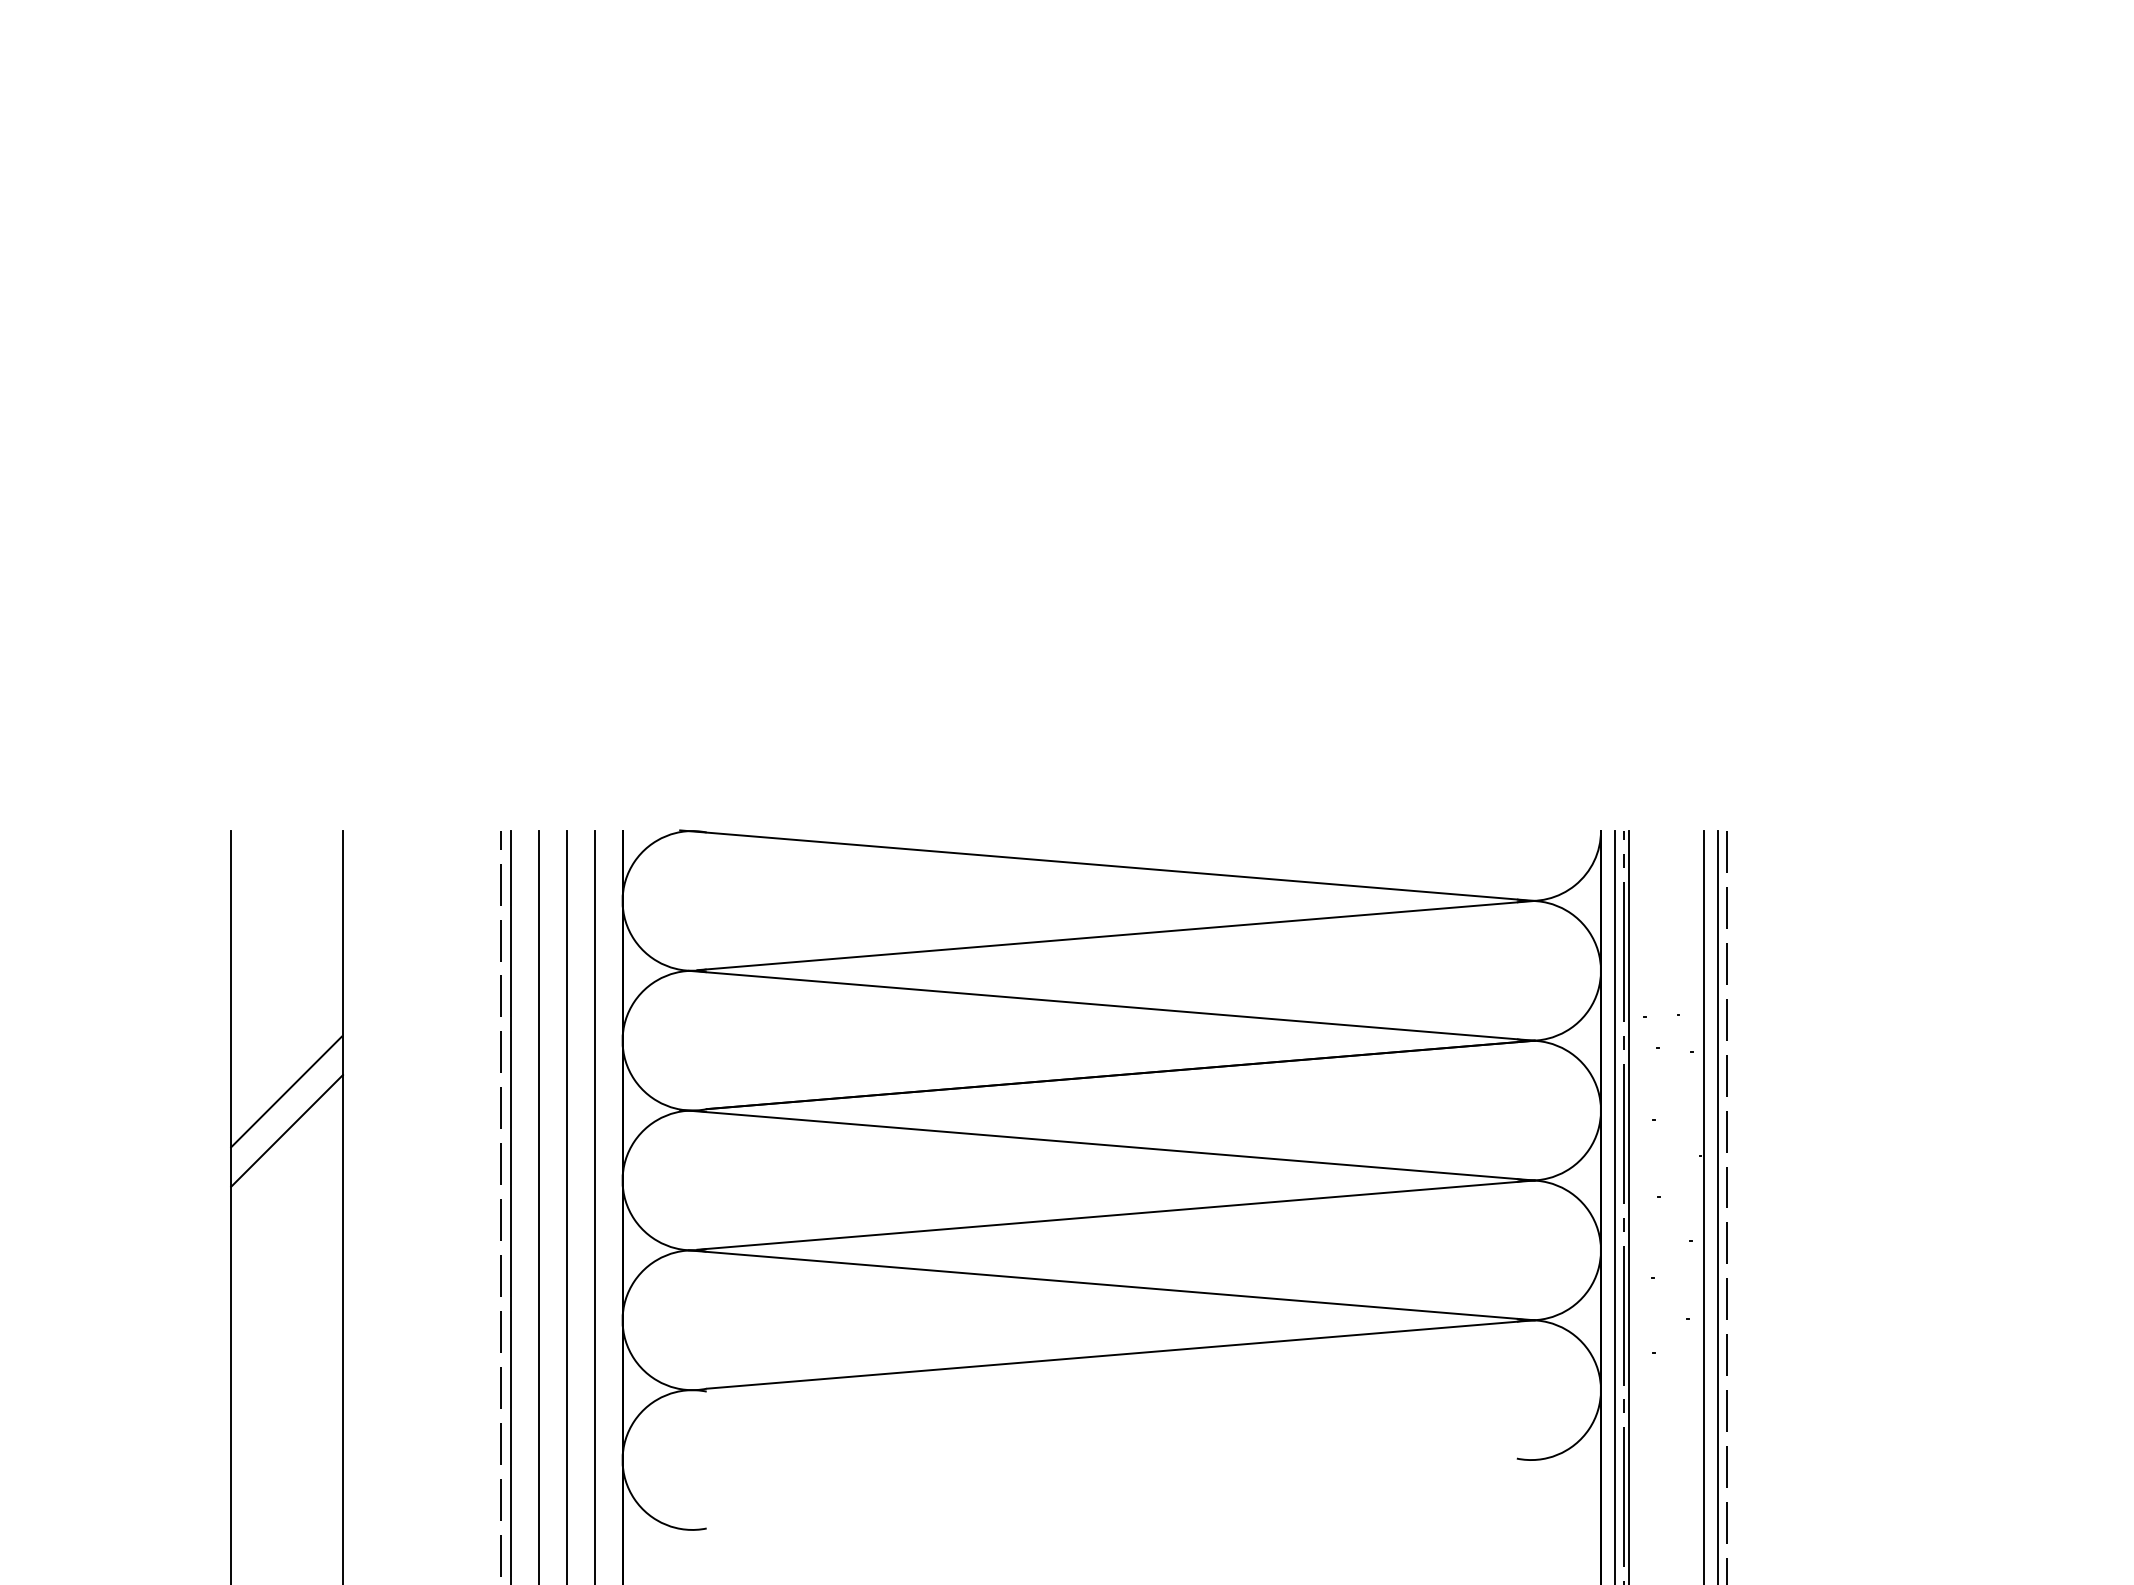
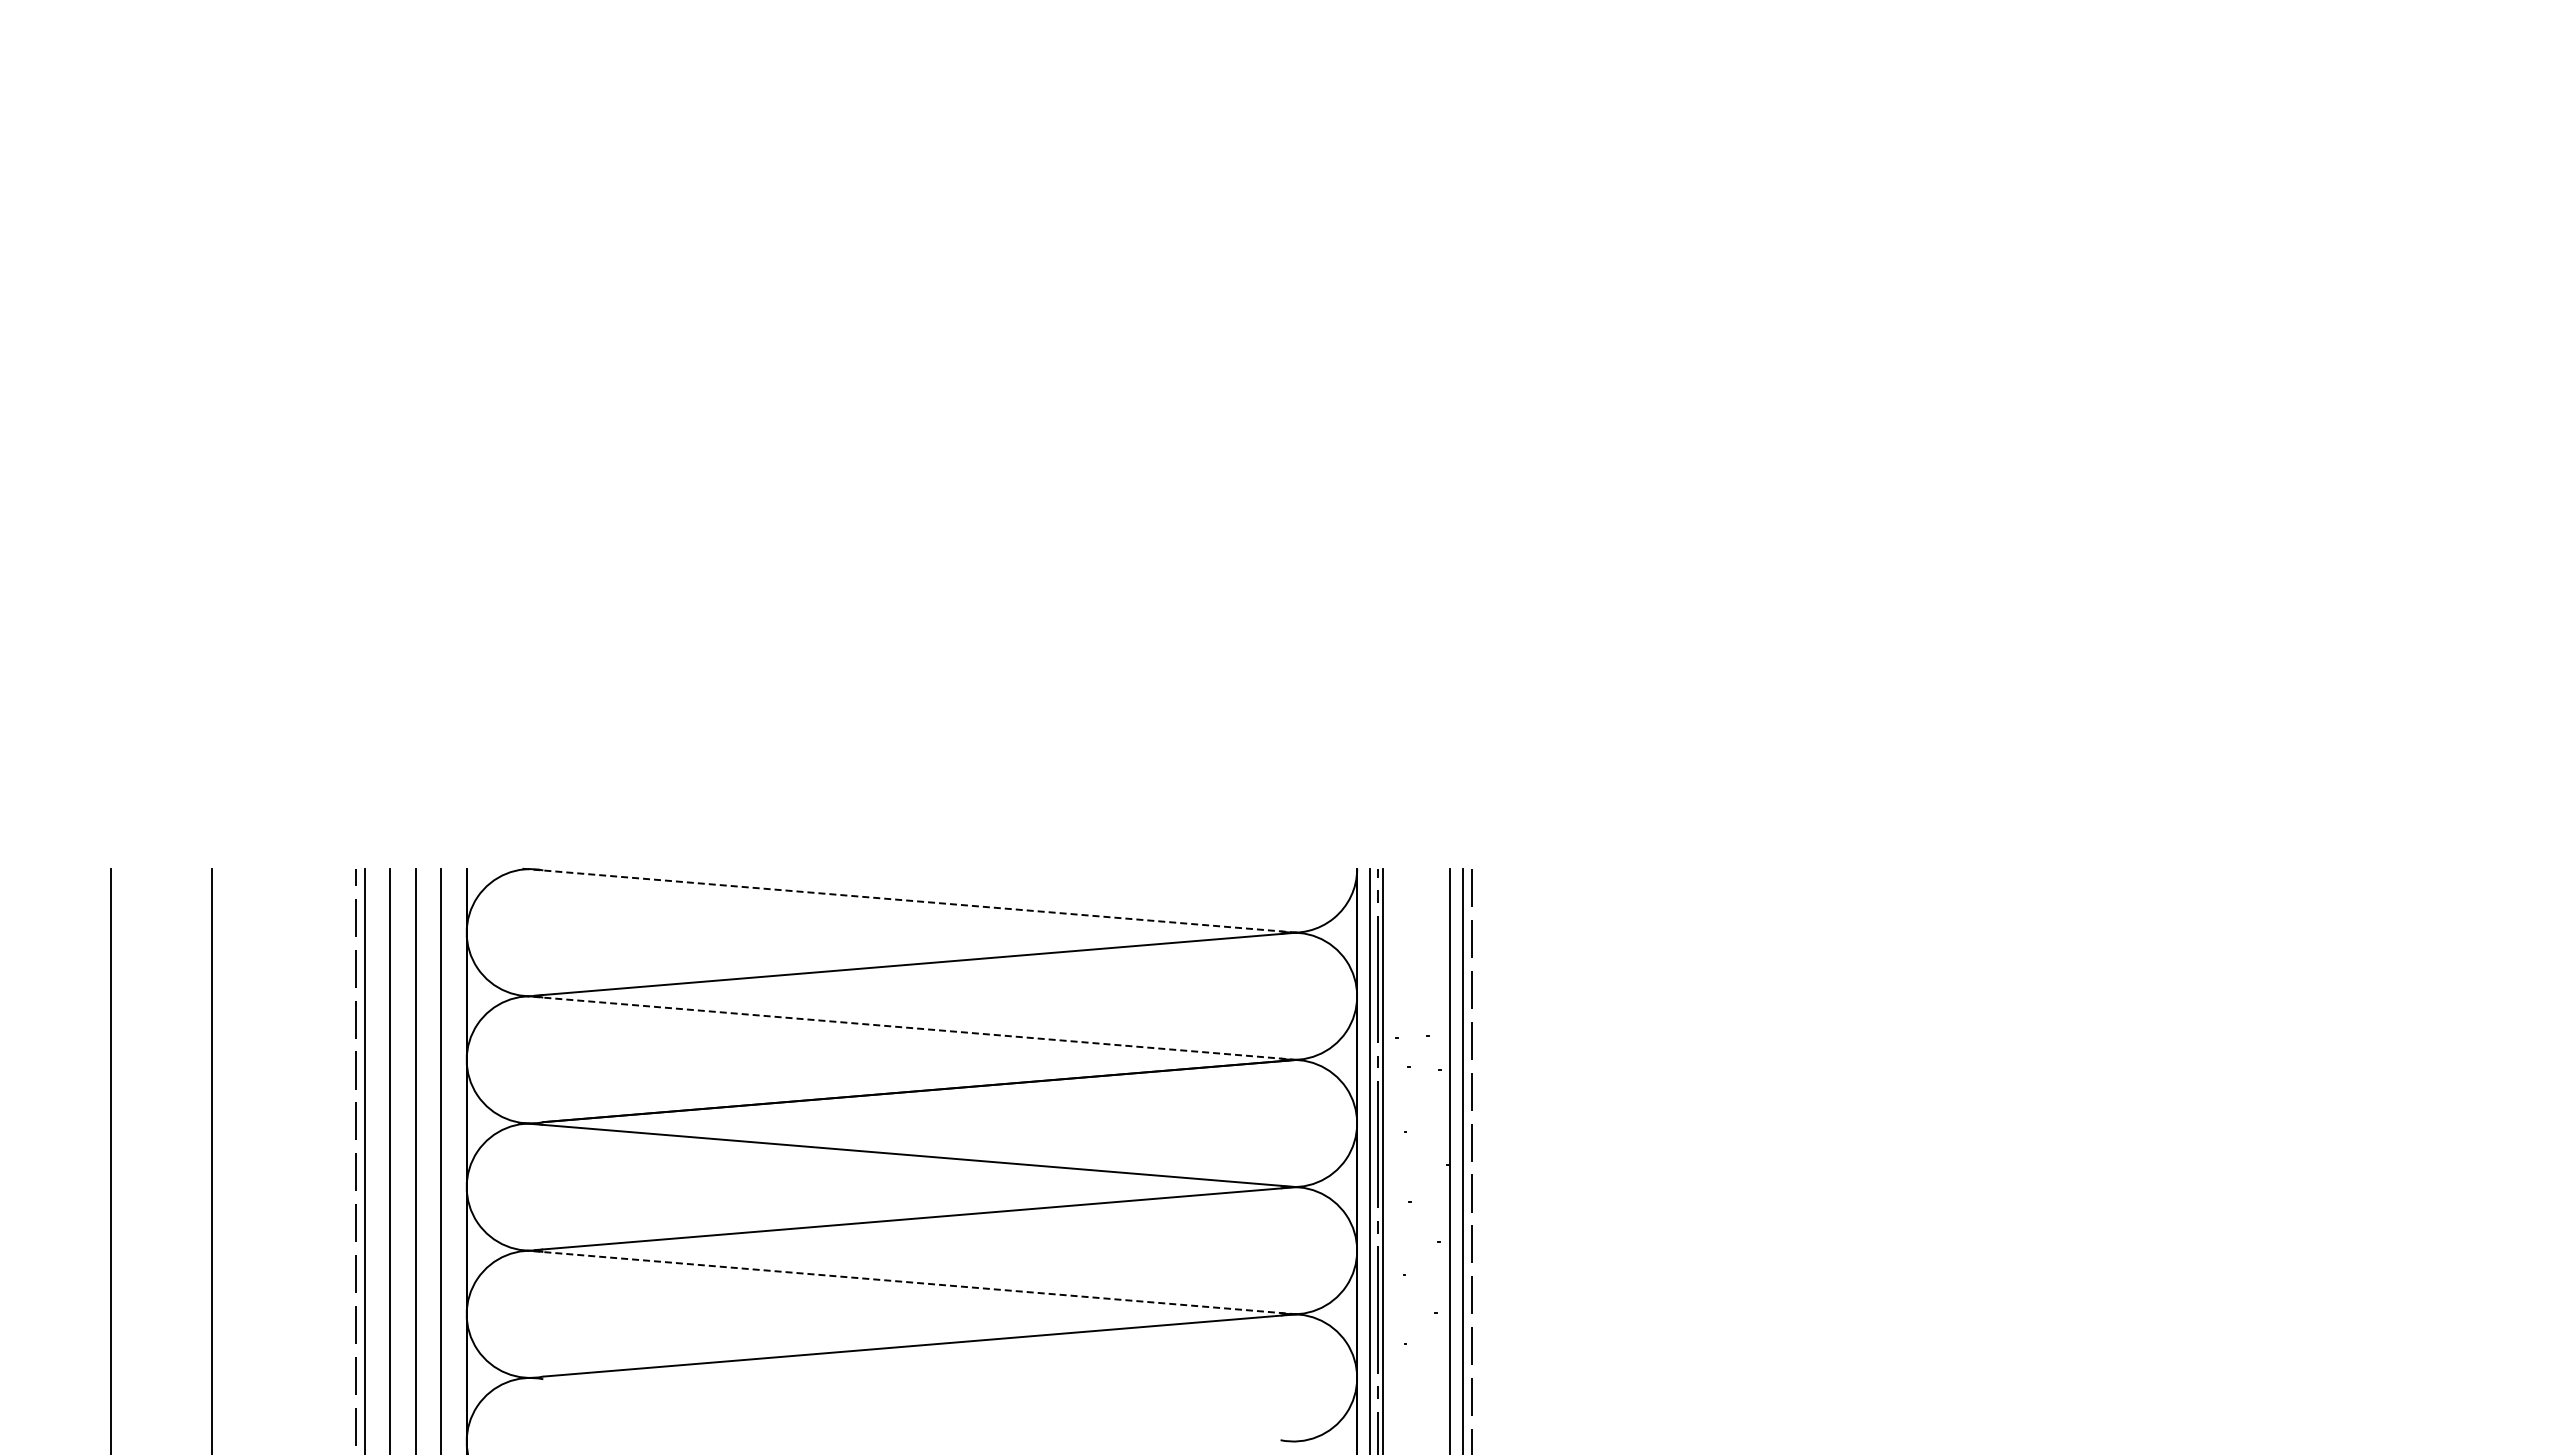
line: (1106, 865) -> (907, 900), solid -> dashed
line: (1111, 1006) -> (911, 1028), solid -> dashed
line: (286, 1091) -> (160, 1106), removed
line: (287, 1130) -> (161, 1141), removed
line: (1111, 1285) -> (911, 1282), solid -> dashed

